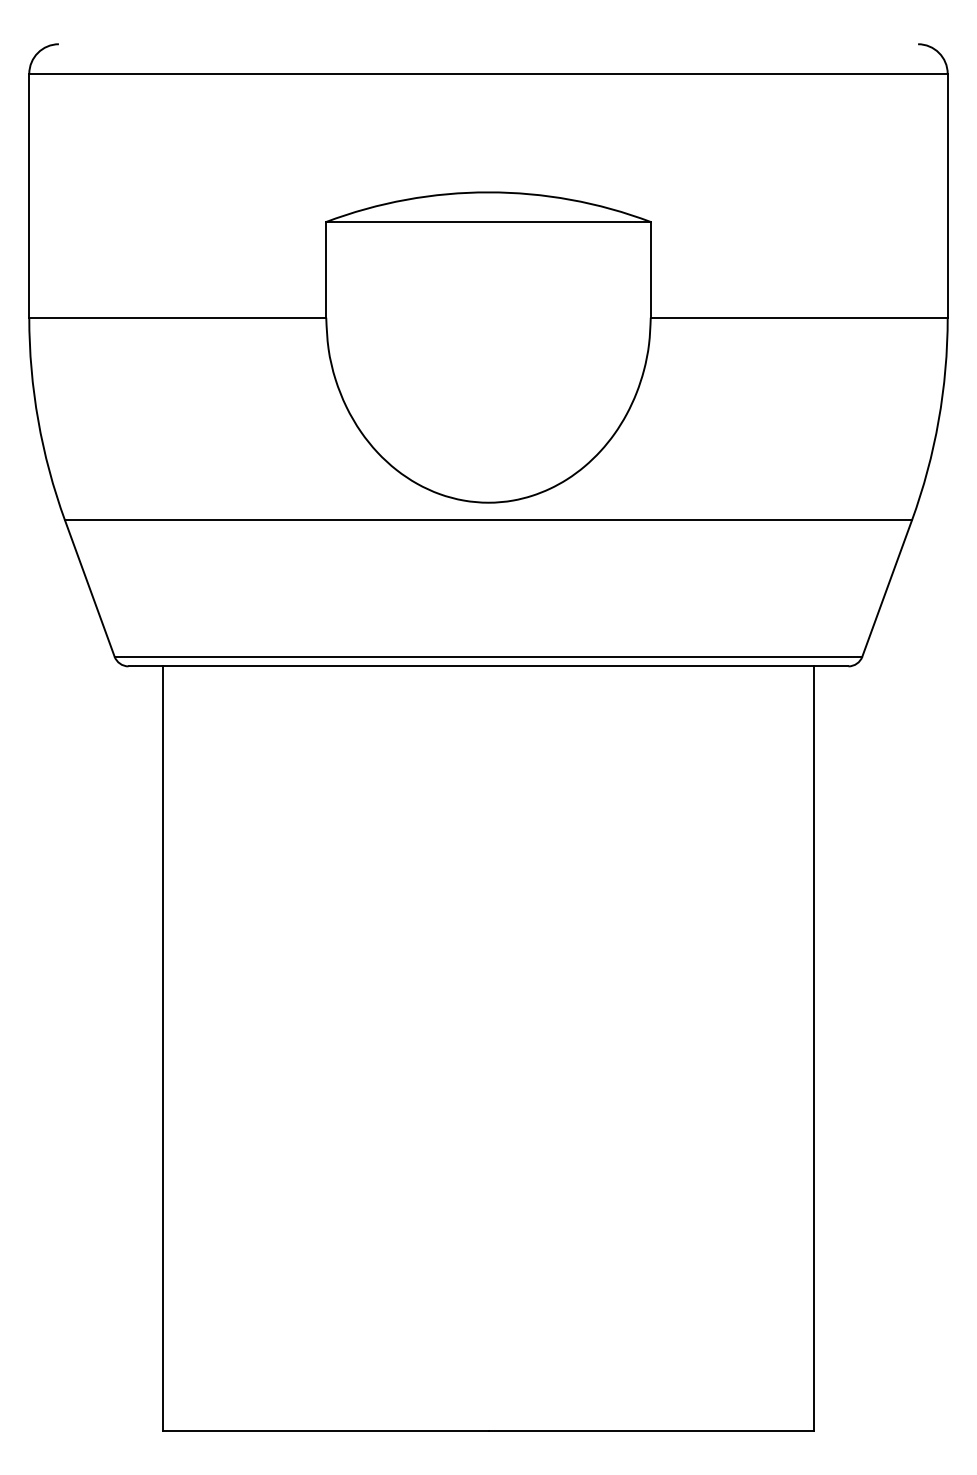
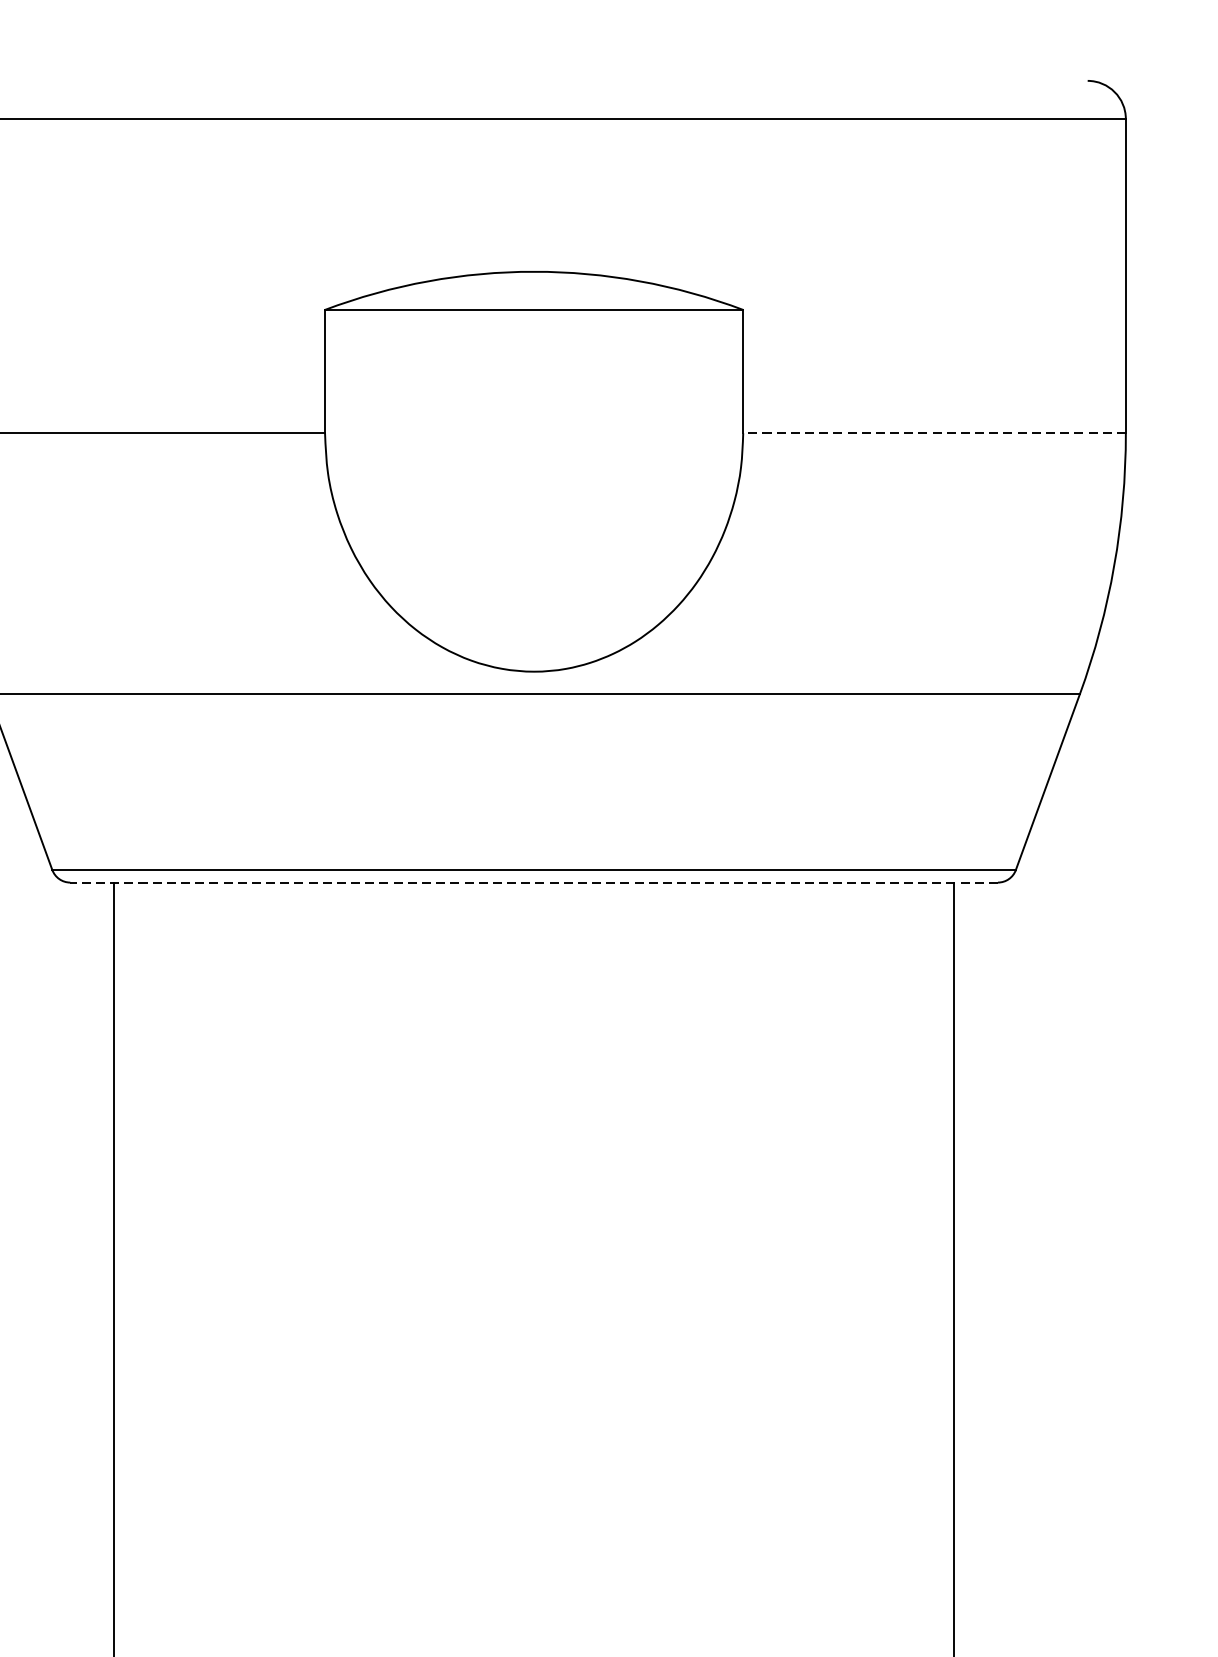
line: (798, 317) -> (933, 433), solid -> dashed
line: (488, 666) -> (534, 882), solid -> dashed

